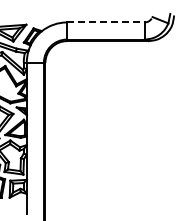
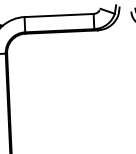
line: (105, 22) -> (58, 15), dashed -> solid

